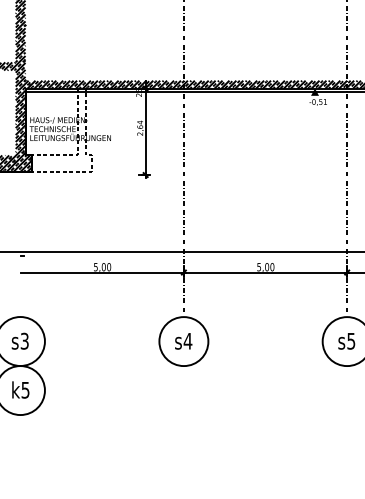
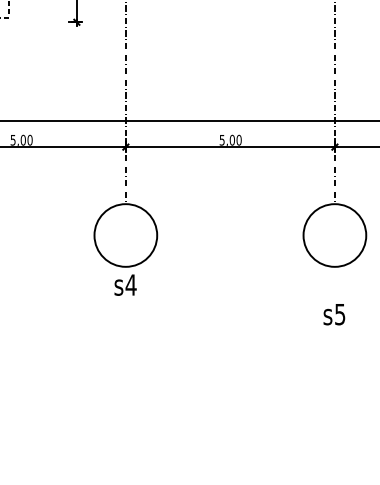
text: (183, 341) -> (125, 285), moved
text: (346, 341) -> (334, 314), moved

